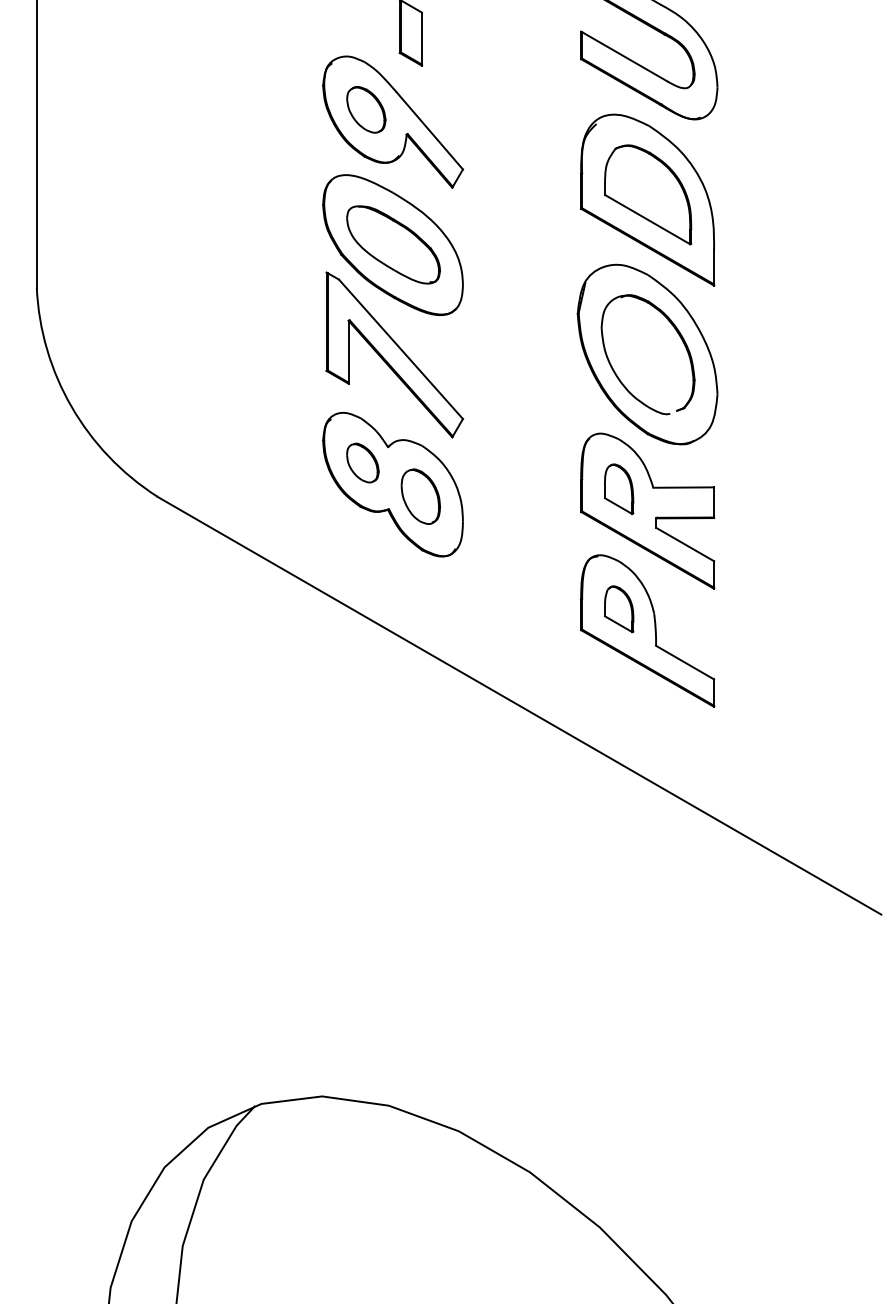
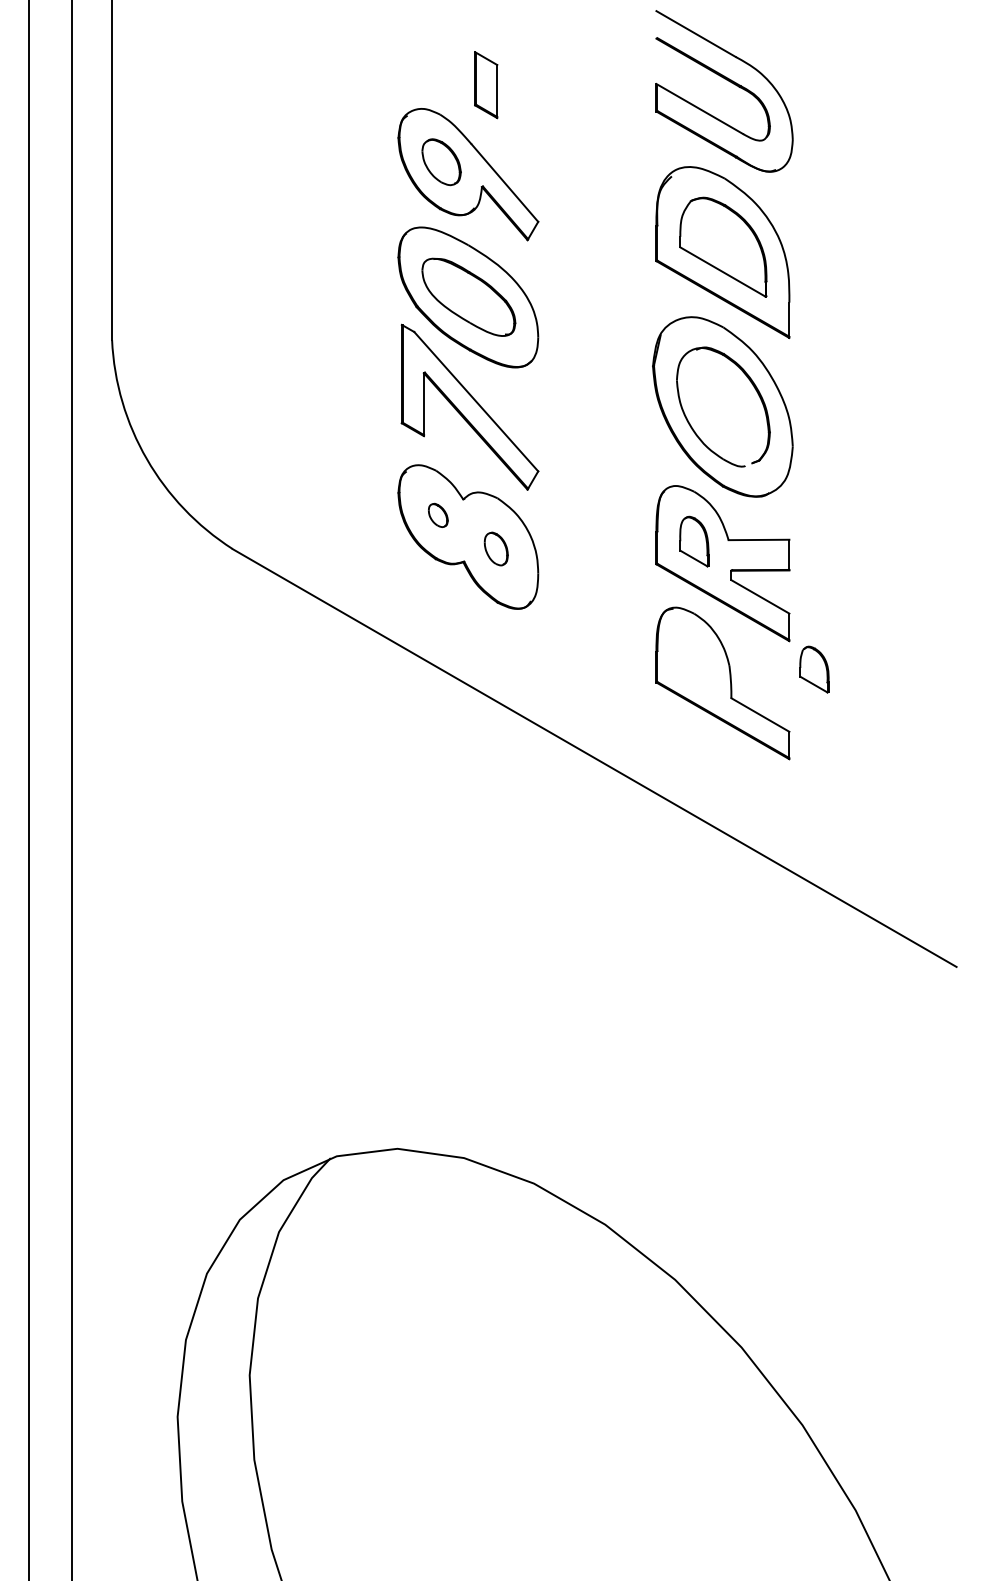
part: (363, 463) -> (438, 515), size x0.6
part: (421, 496) -> (496, 548), size x0.6
part: (619, 609) -> (814, 669), moved

